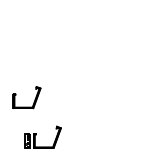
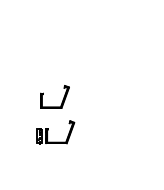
part: (34, 100) -> (62, 99), moved

